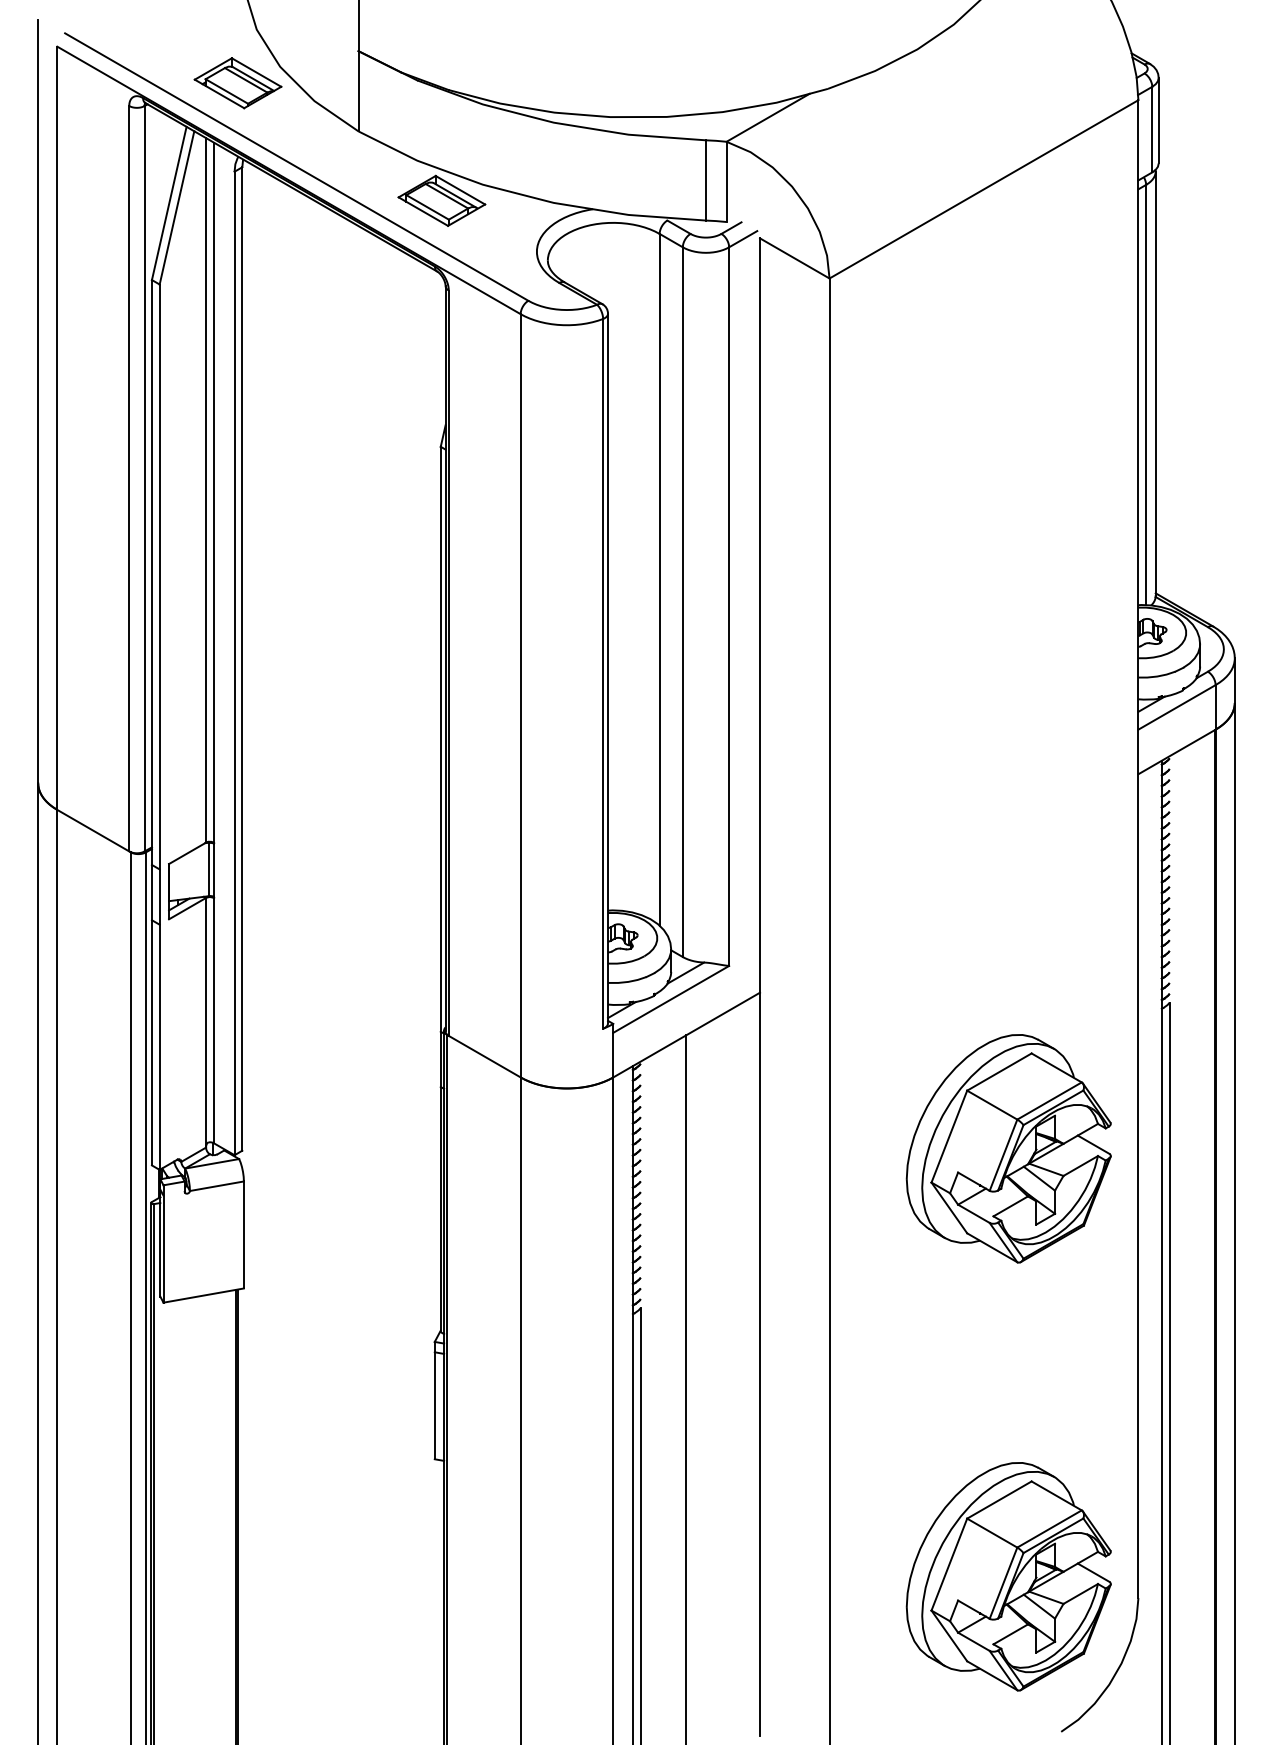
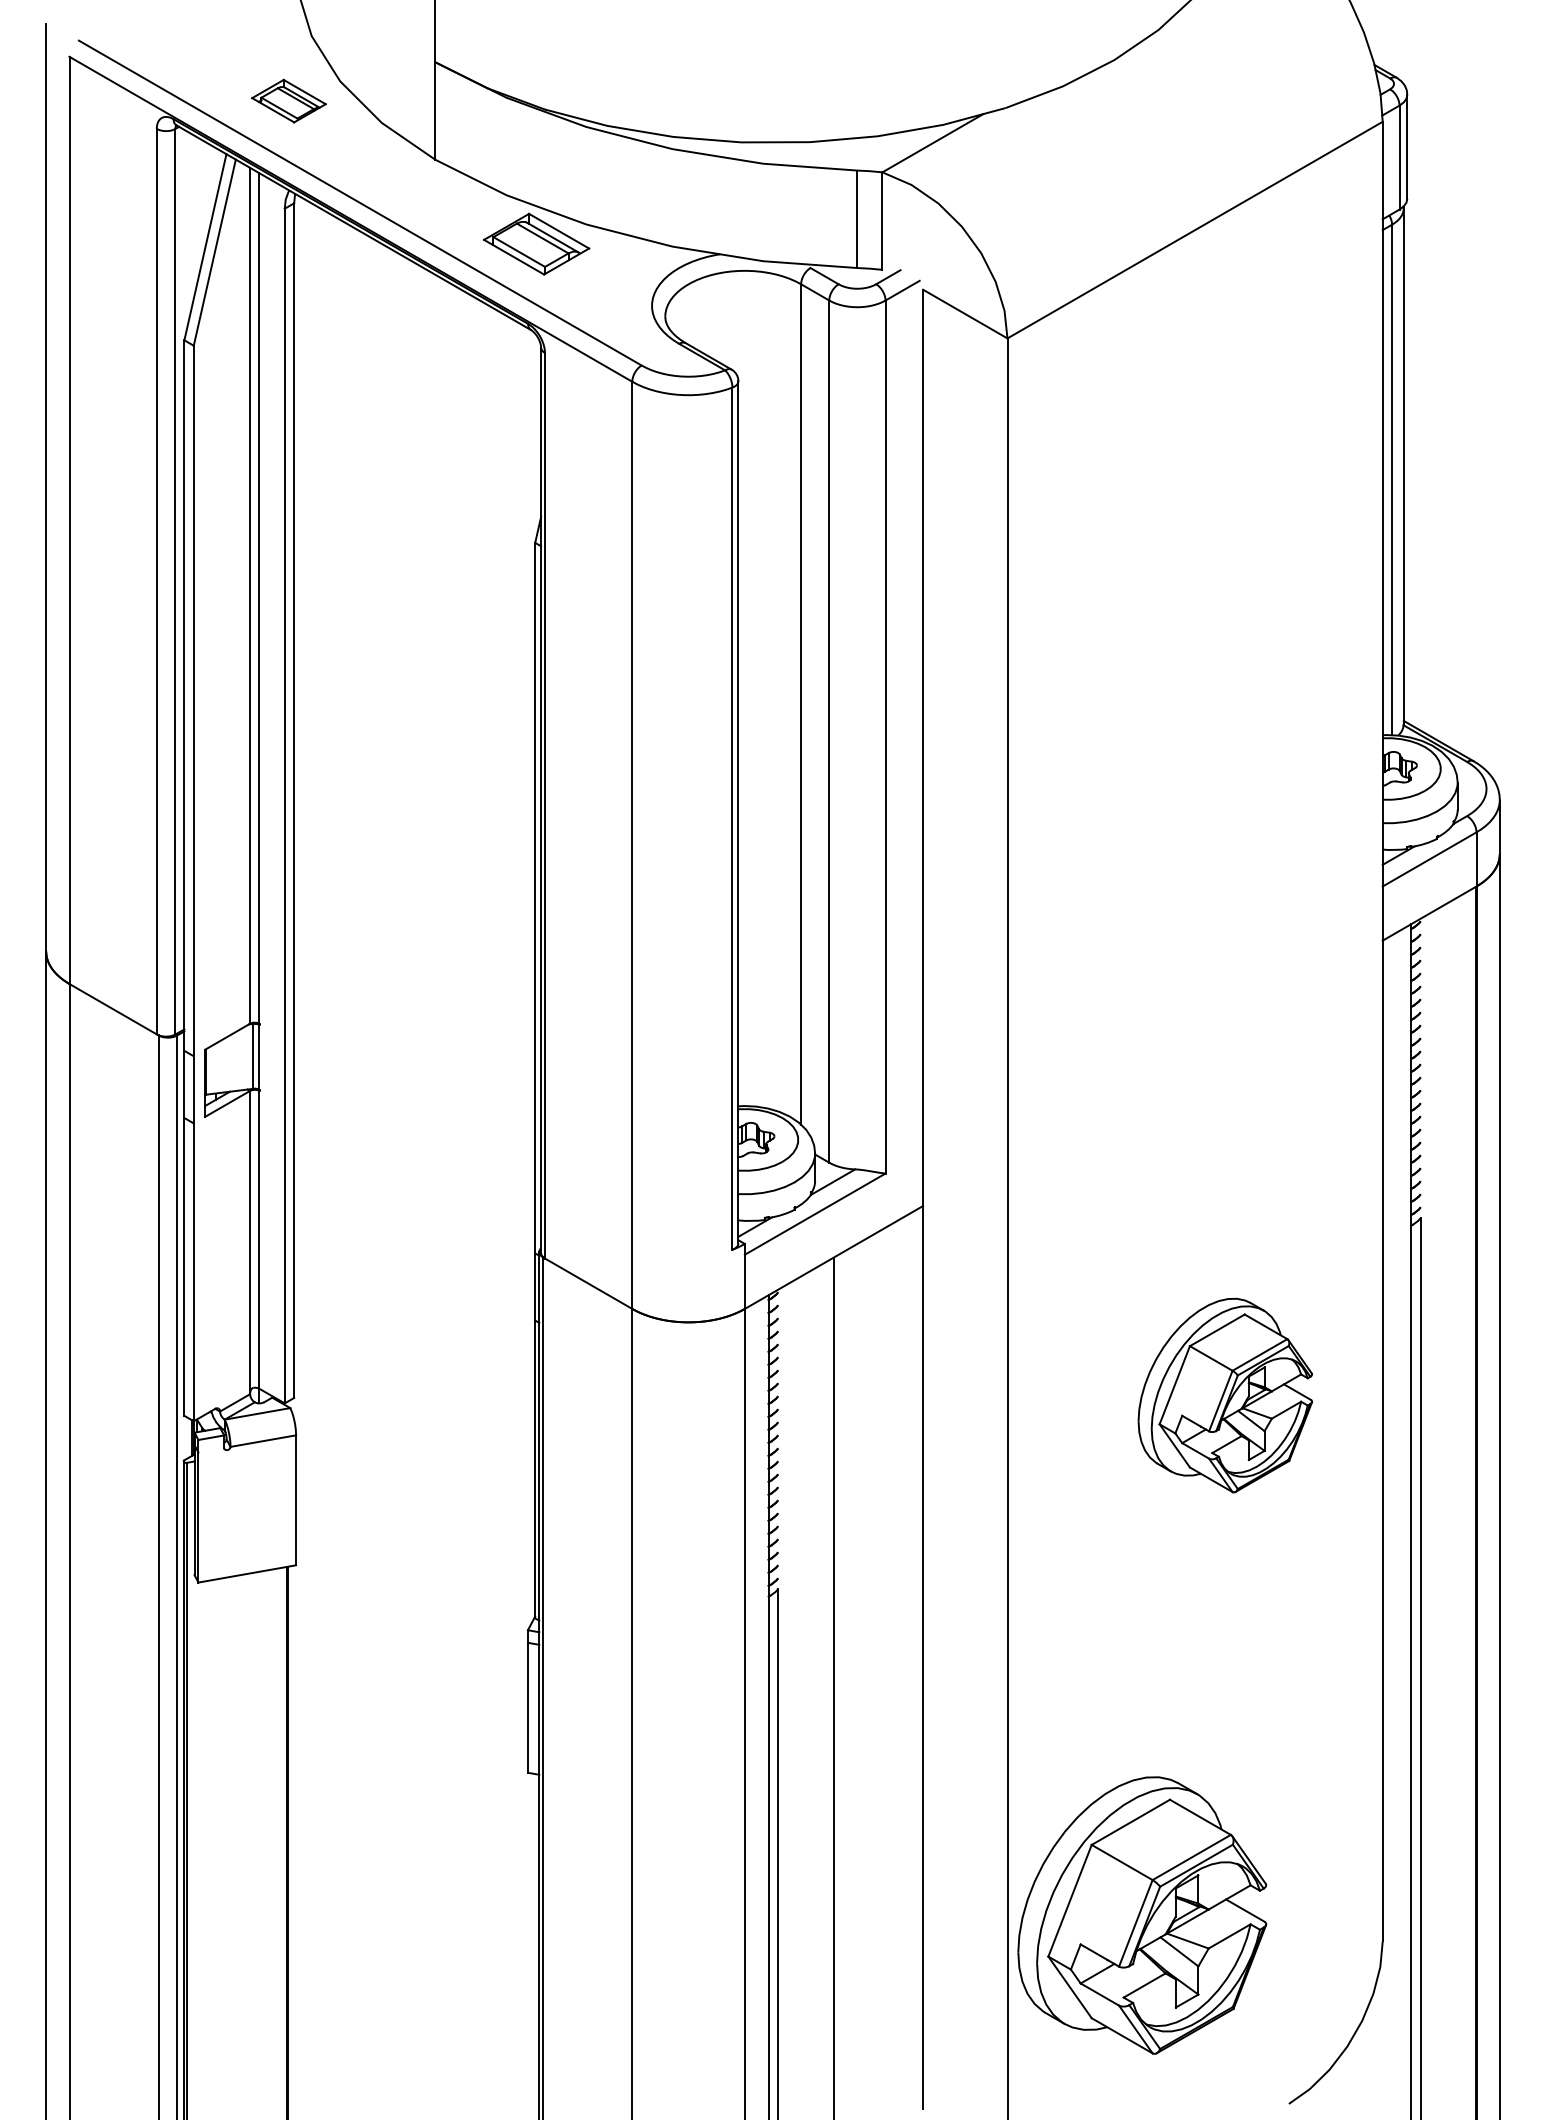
part: (237, 82) -> (288, 100), size x0.7
part: (1008, 1148) -> (1225, 1395), size x0.7
part: (1008, 1576) -> (1142, 1915), moved

